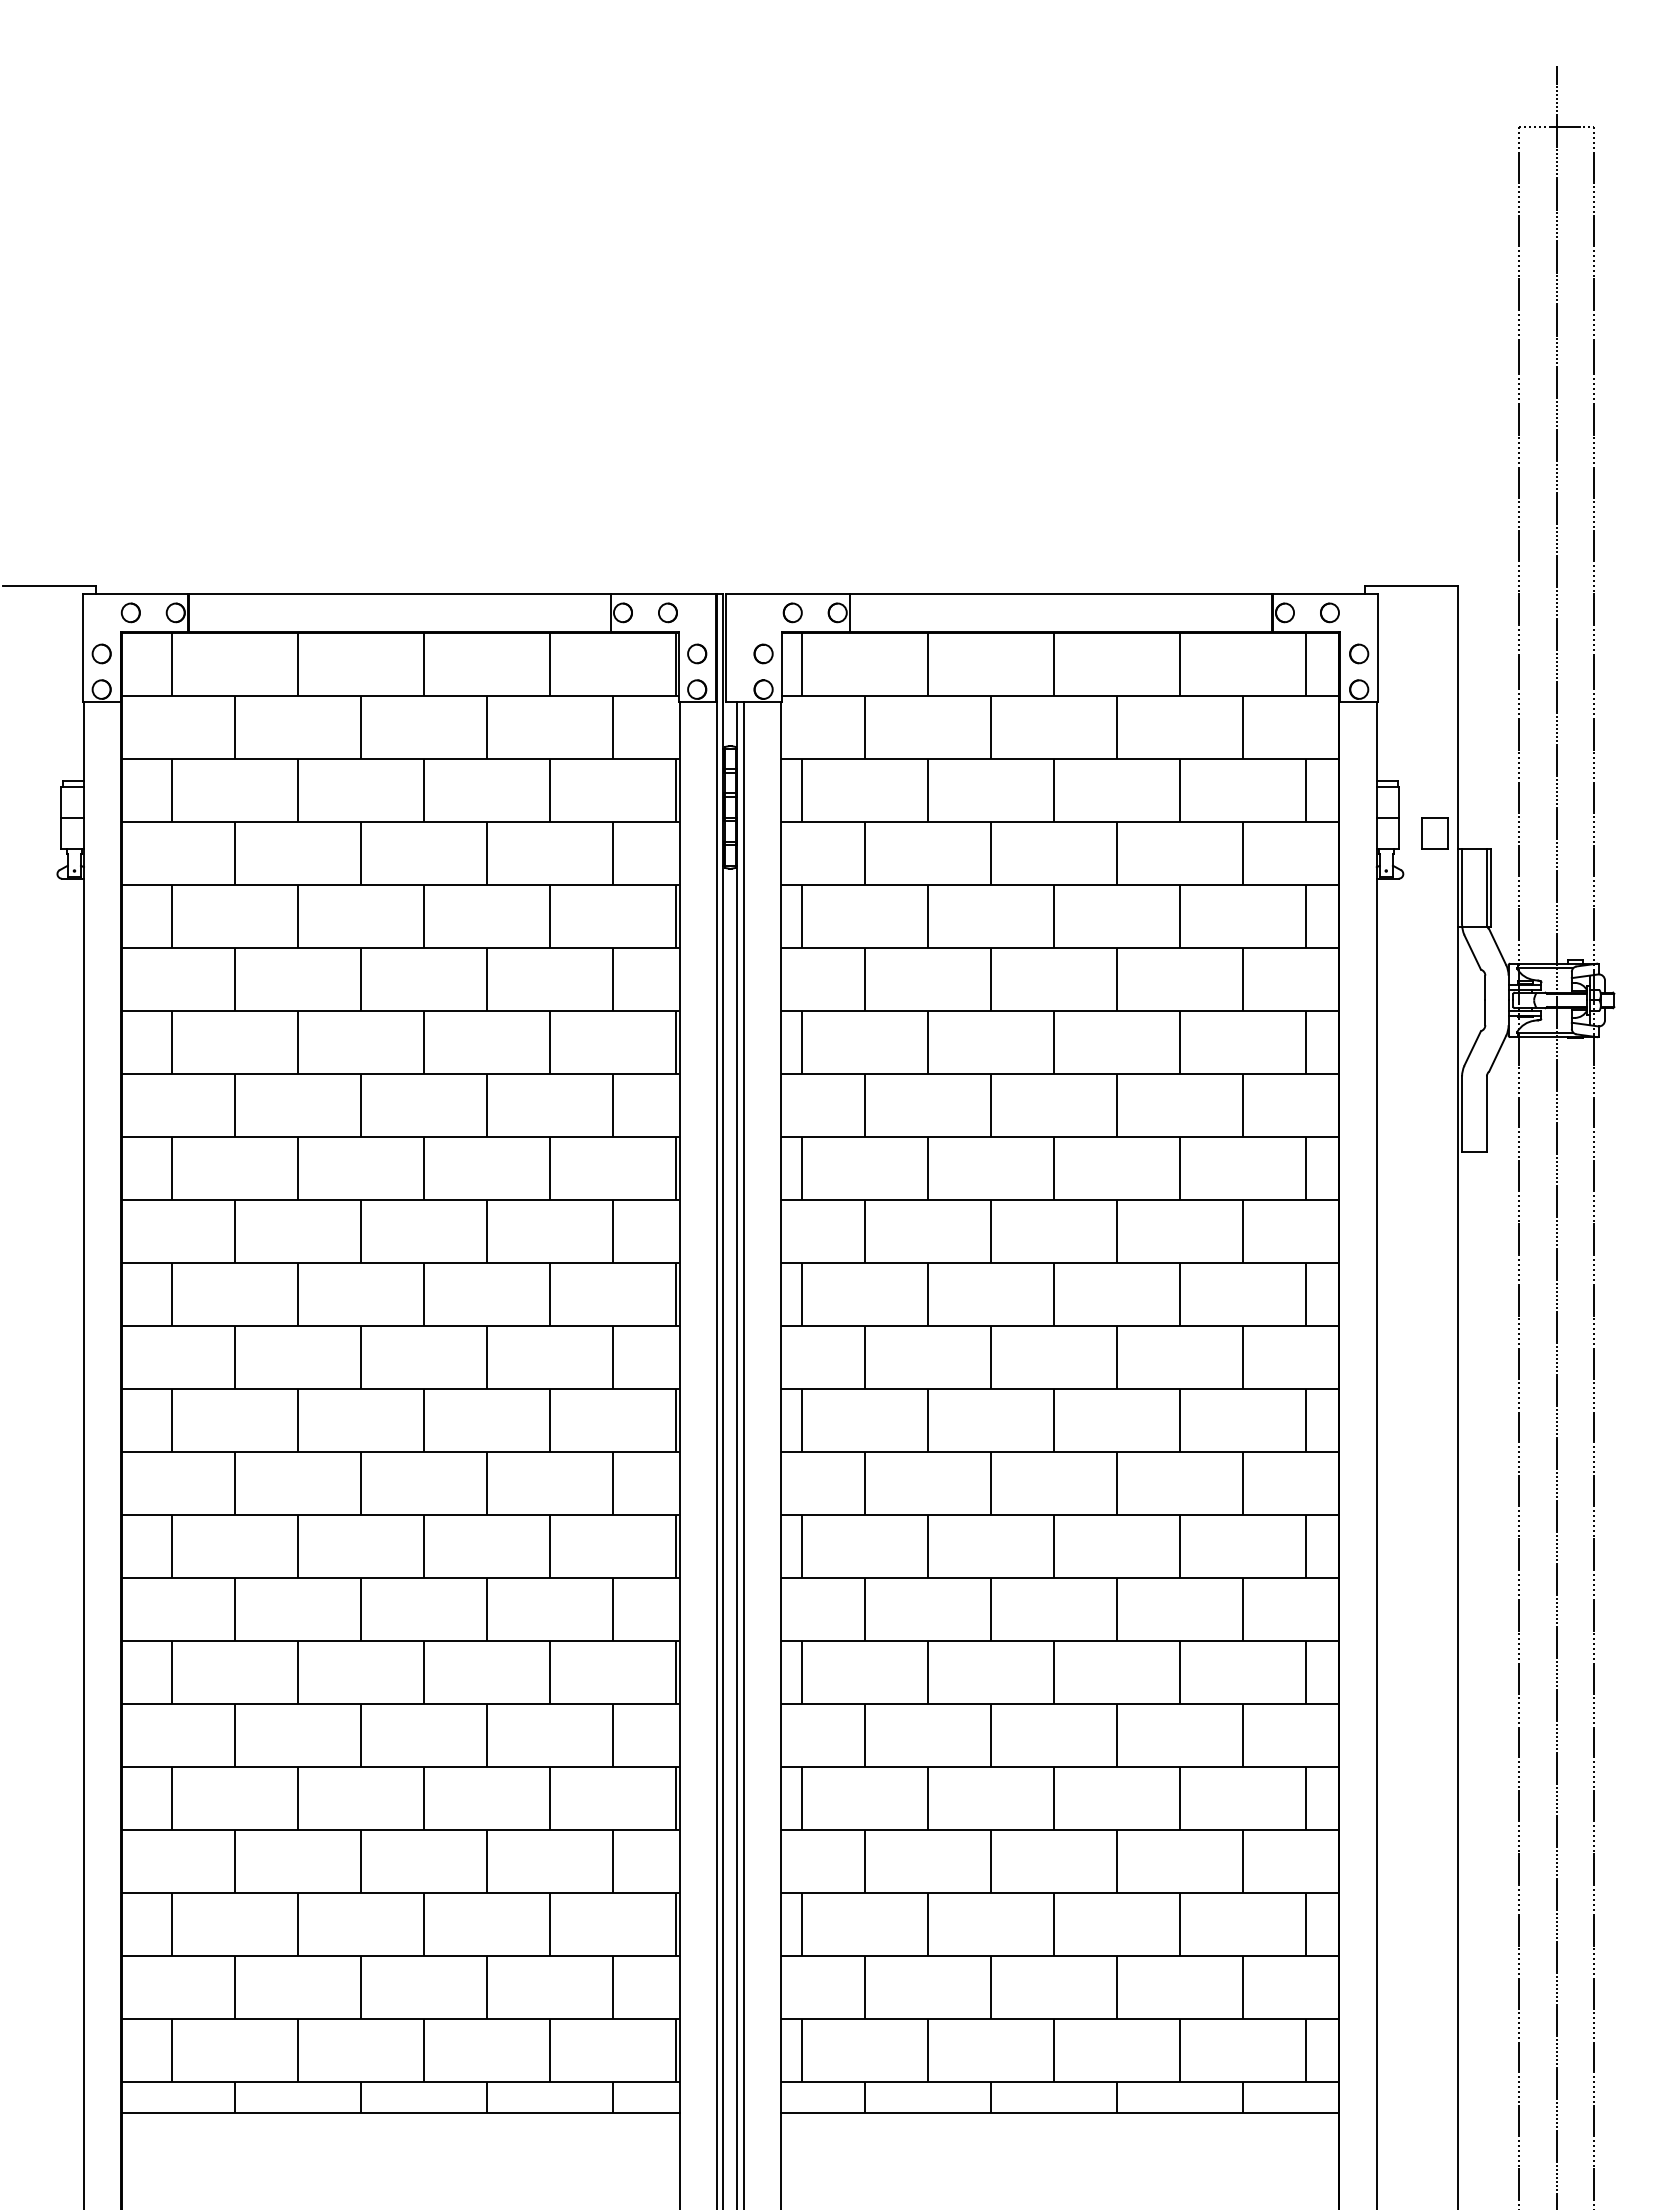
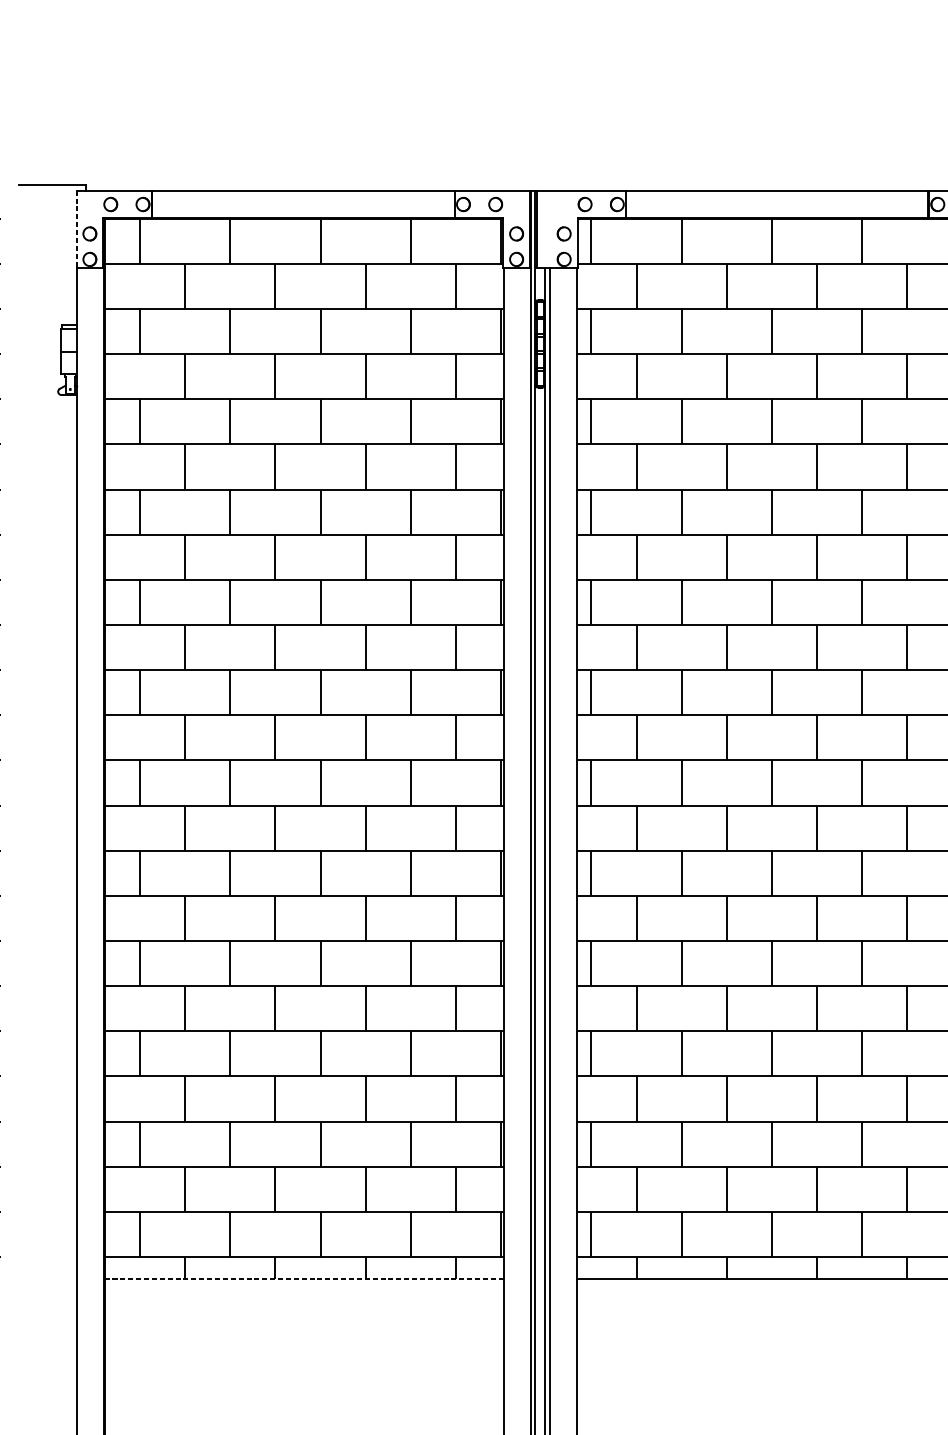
line: (83, 648) -> (76, 230), solid -> dashed
line: (400, 2112) -> (304, 1279), solid -> dashed

